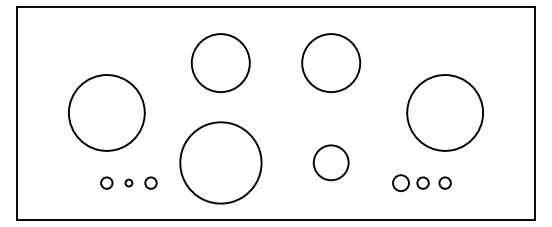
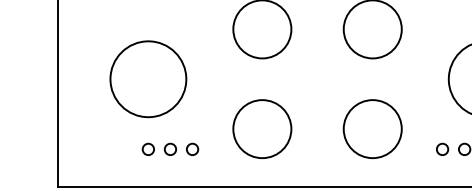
circle: (220, 162) -> (262, 128), size x0.71
circle: (331, 162) -> (373, 128), size x1.67
circle: (128, 182) -> (170, 148), size x1.67
circle: (400, 182) -> (442, 148), size x0.71

